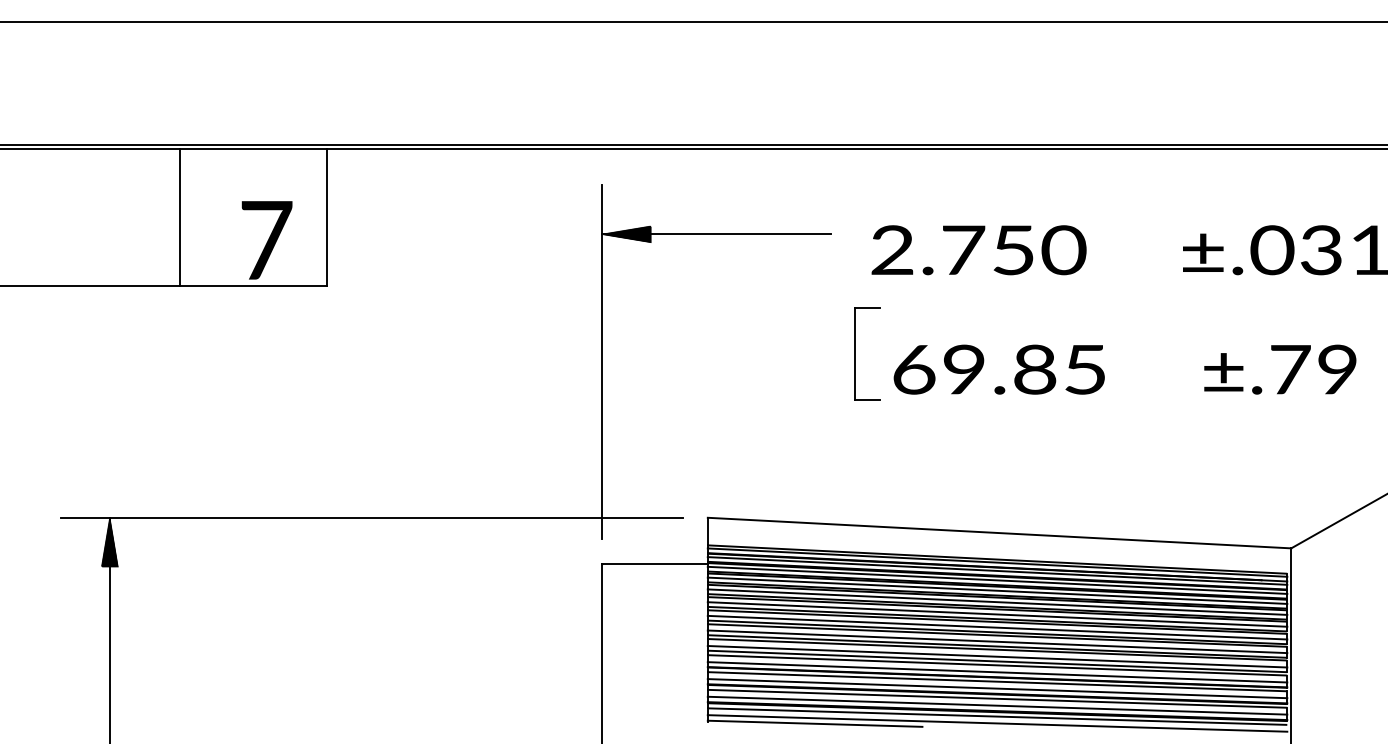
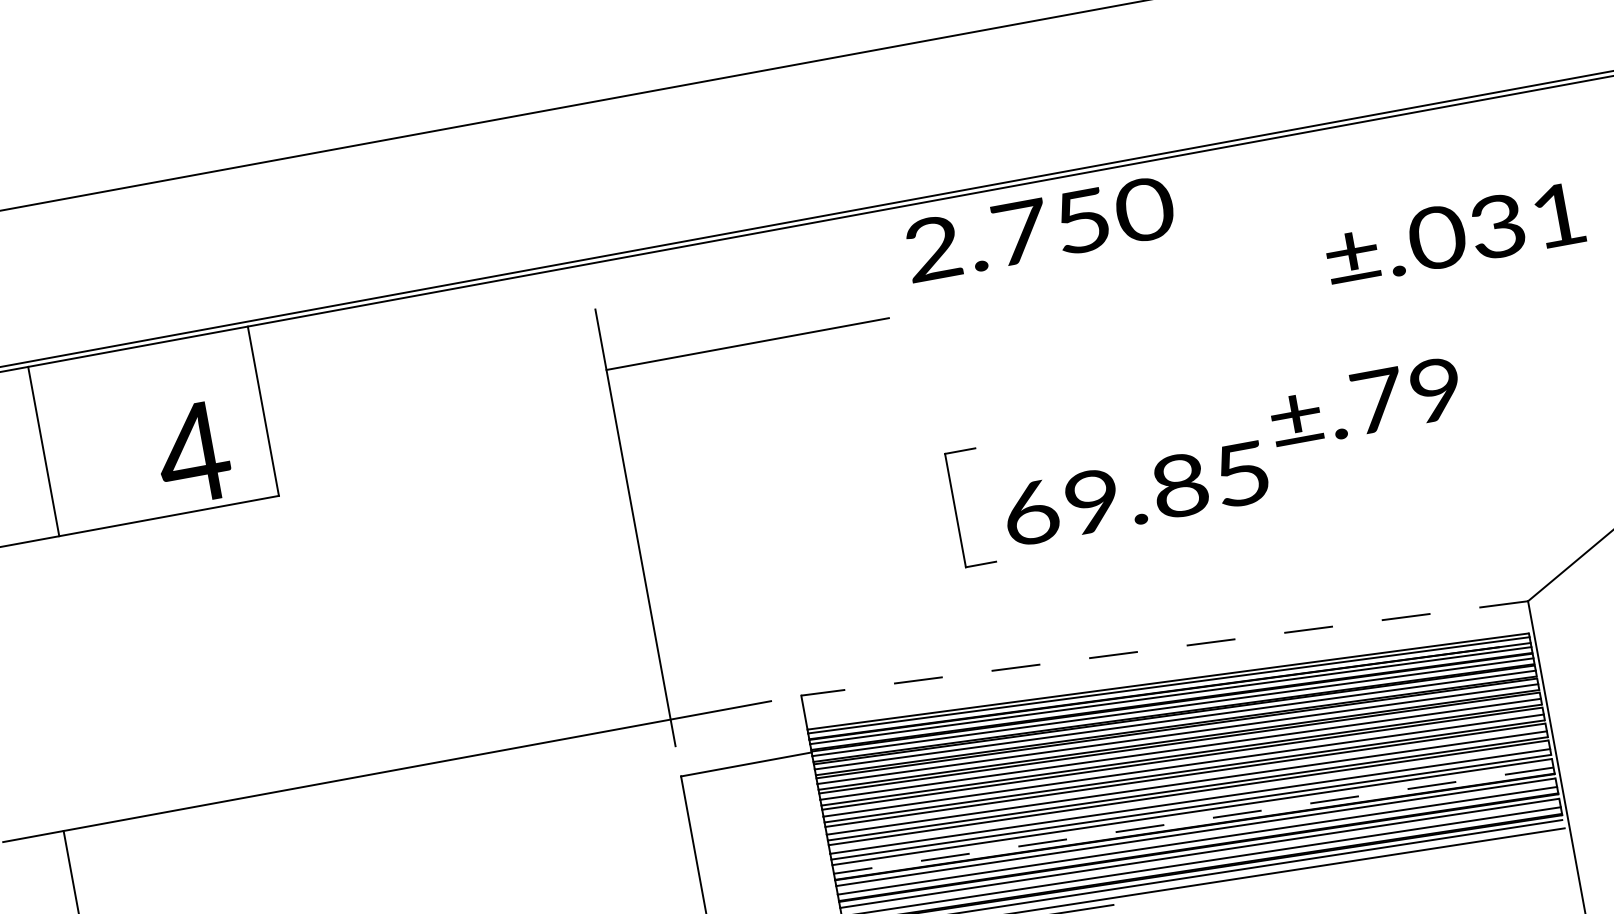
line: (179, 217) -> (43, 451), moved
hatch: (626, 234) -> (636, 364), removed
text: (265, 240) -> (192, 453), 7 -> 4
text: (978, 250) -> (1039, 229), moved
part: (855, 353) -> (955, 510), moved
text: (998, 369) -> (1134, 493), moved
text: (1280, 369) -> (1365, 402), moved
line: (999, 533) -> (1164, 648), solid -> dashed
hatch: (109, 542) -> (68, 861), removed
line: (997, 672) -> (1193, 820), solid -> dashed

